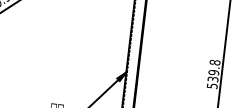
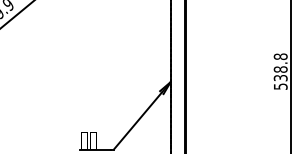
text: (213, 72) -> (280, 69), 539.8 -> 538.8

